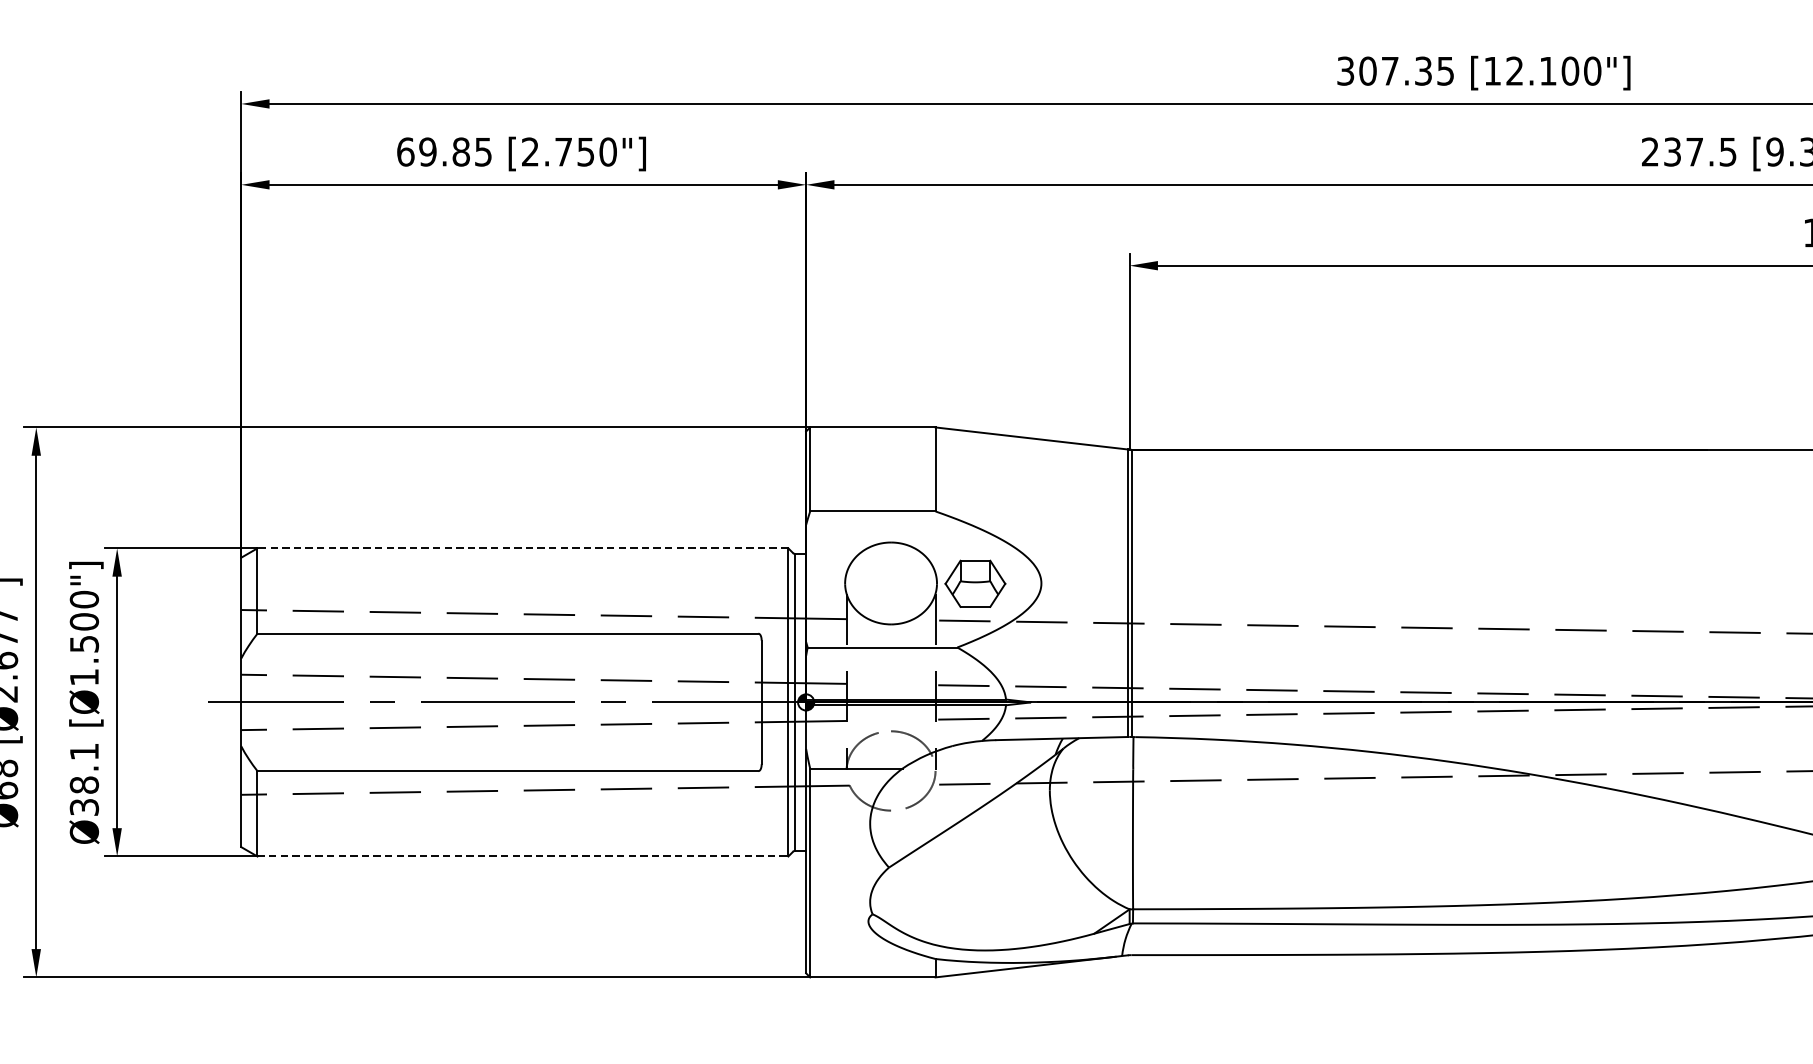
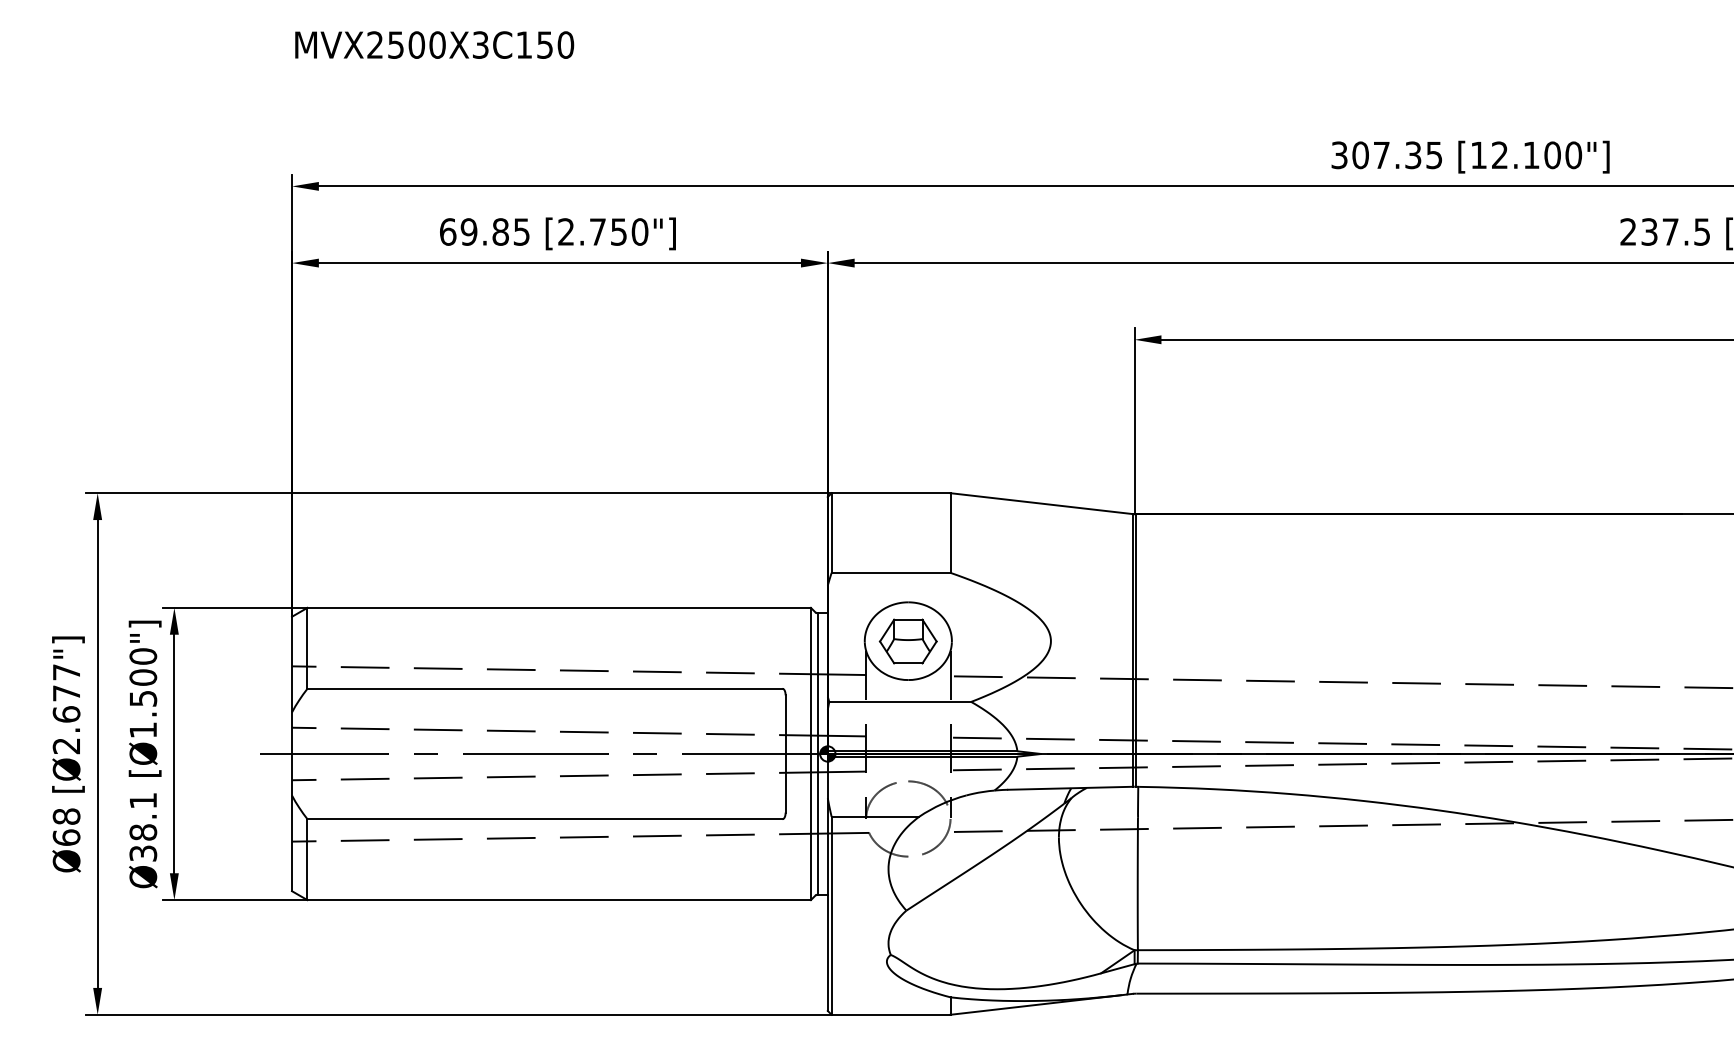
line: (523, 547) -> (559, 607), dashed -> solid
part: (974, 583) -> (907, 641), moved
line: (523, 856) -> (559, 900), dashed -> solid

